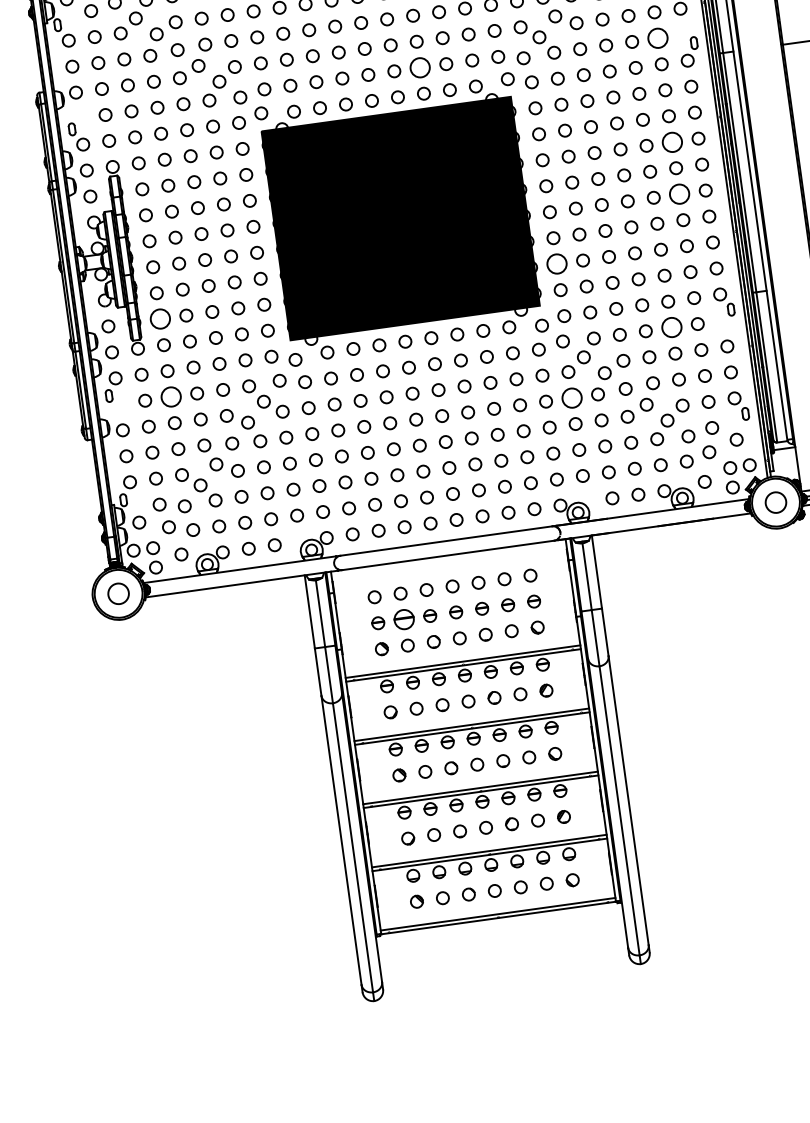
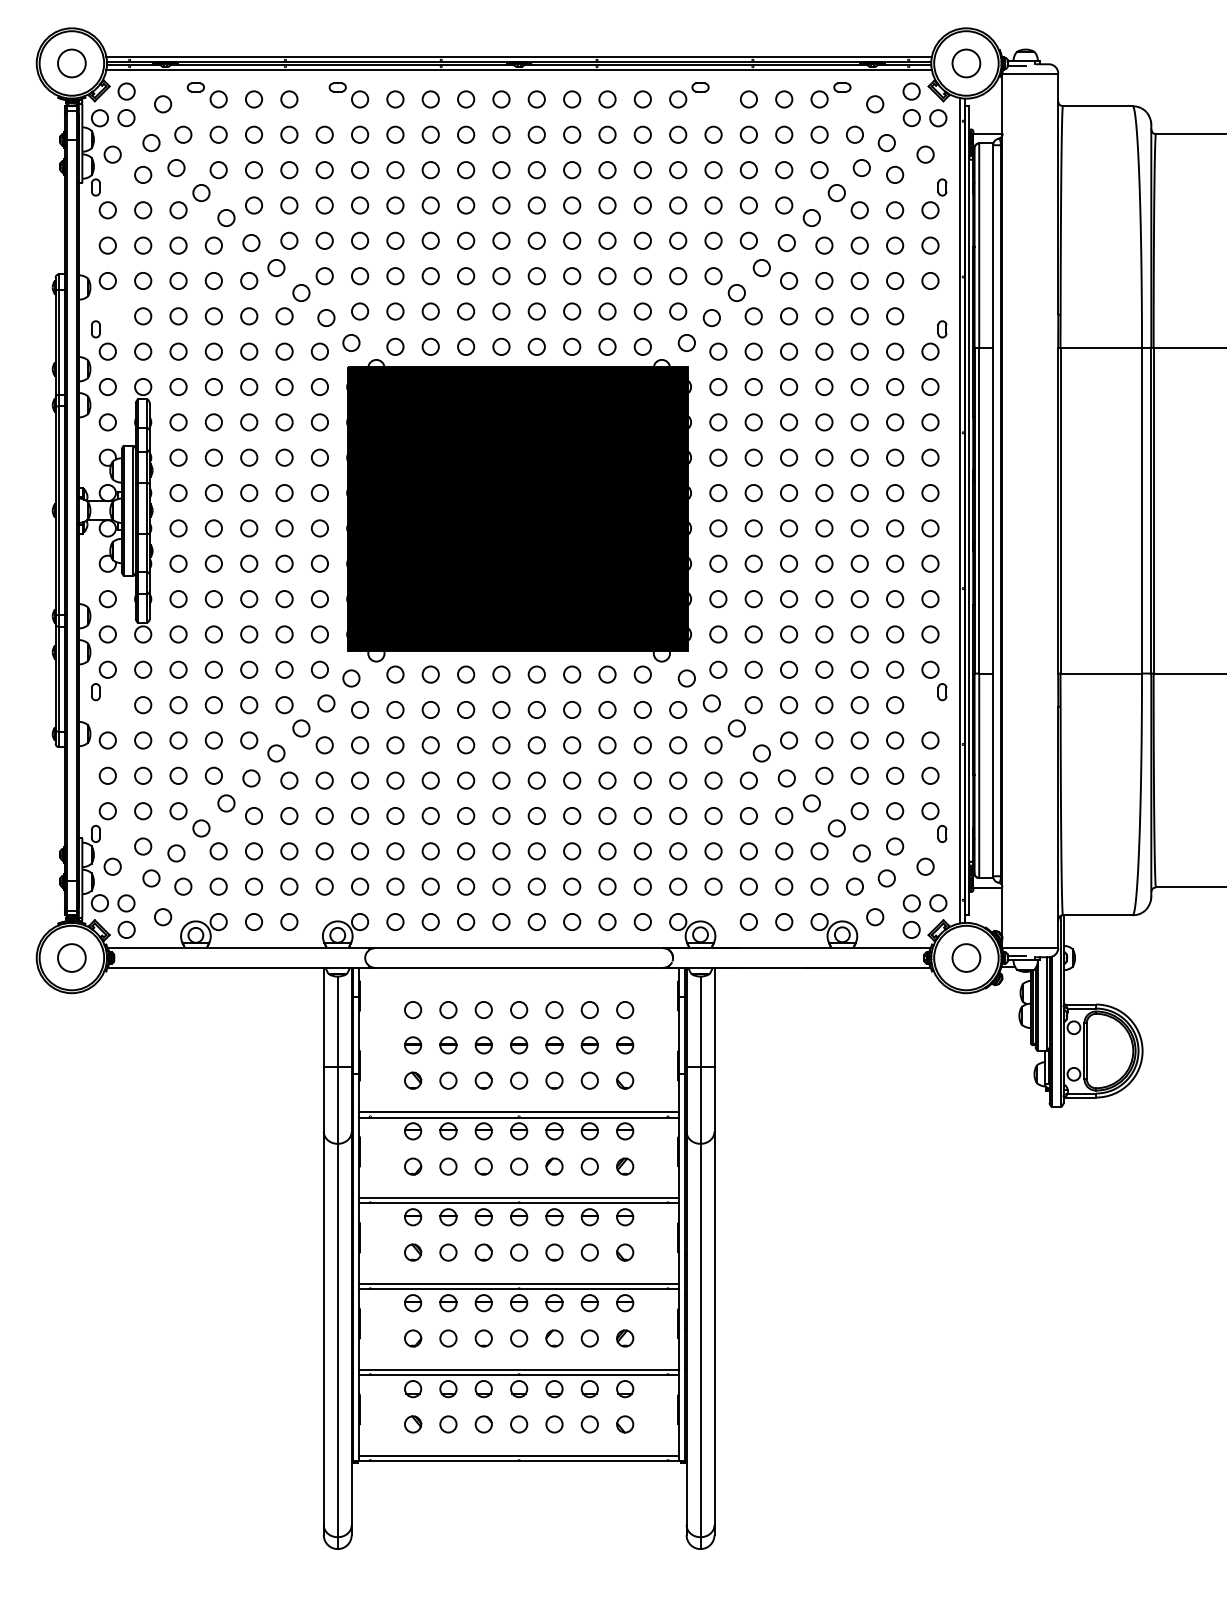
circle: (658, 38) -> (895, 316), size x0.62
circle: (420, 67) -> (572, 311), size x0.62
circle: (672, 142) -> (895, 457), size x0.62
circle: (680, 194) -> (895, 528), size x0.62
circle: (557, 264) -> (718, 599), size x0.62
circle: (160, 319) -> (178, 599), size x0.62
circle: (671, 327) -> (859, 705), size x0.62
circle: (171, 397) -> (178, 705), size x0.62
circle: (572, 397) -> (713, 780), size x0.62
part: (404, 619) -> (448, 1045), size x0.62

